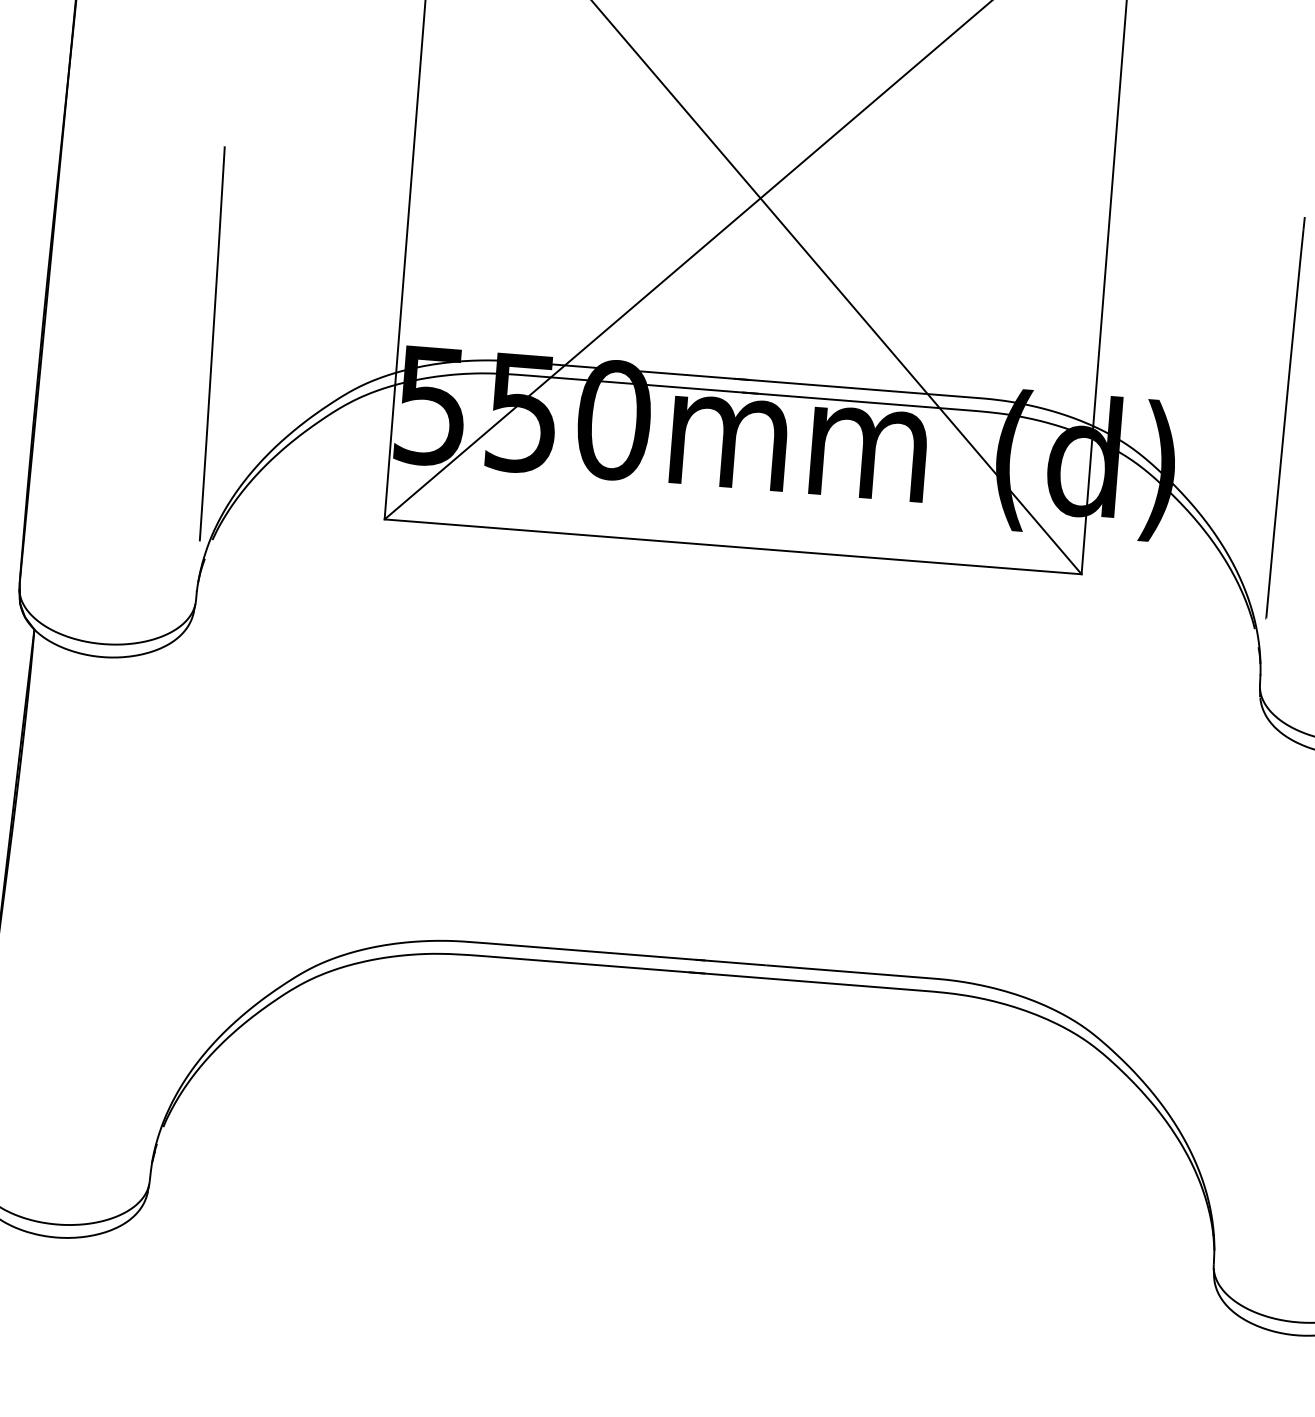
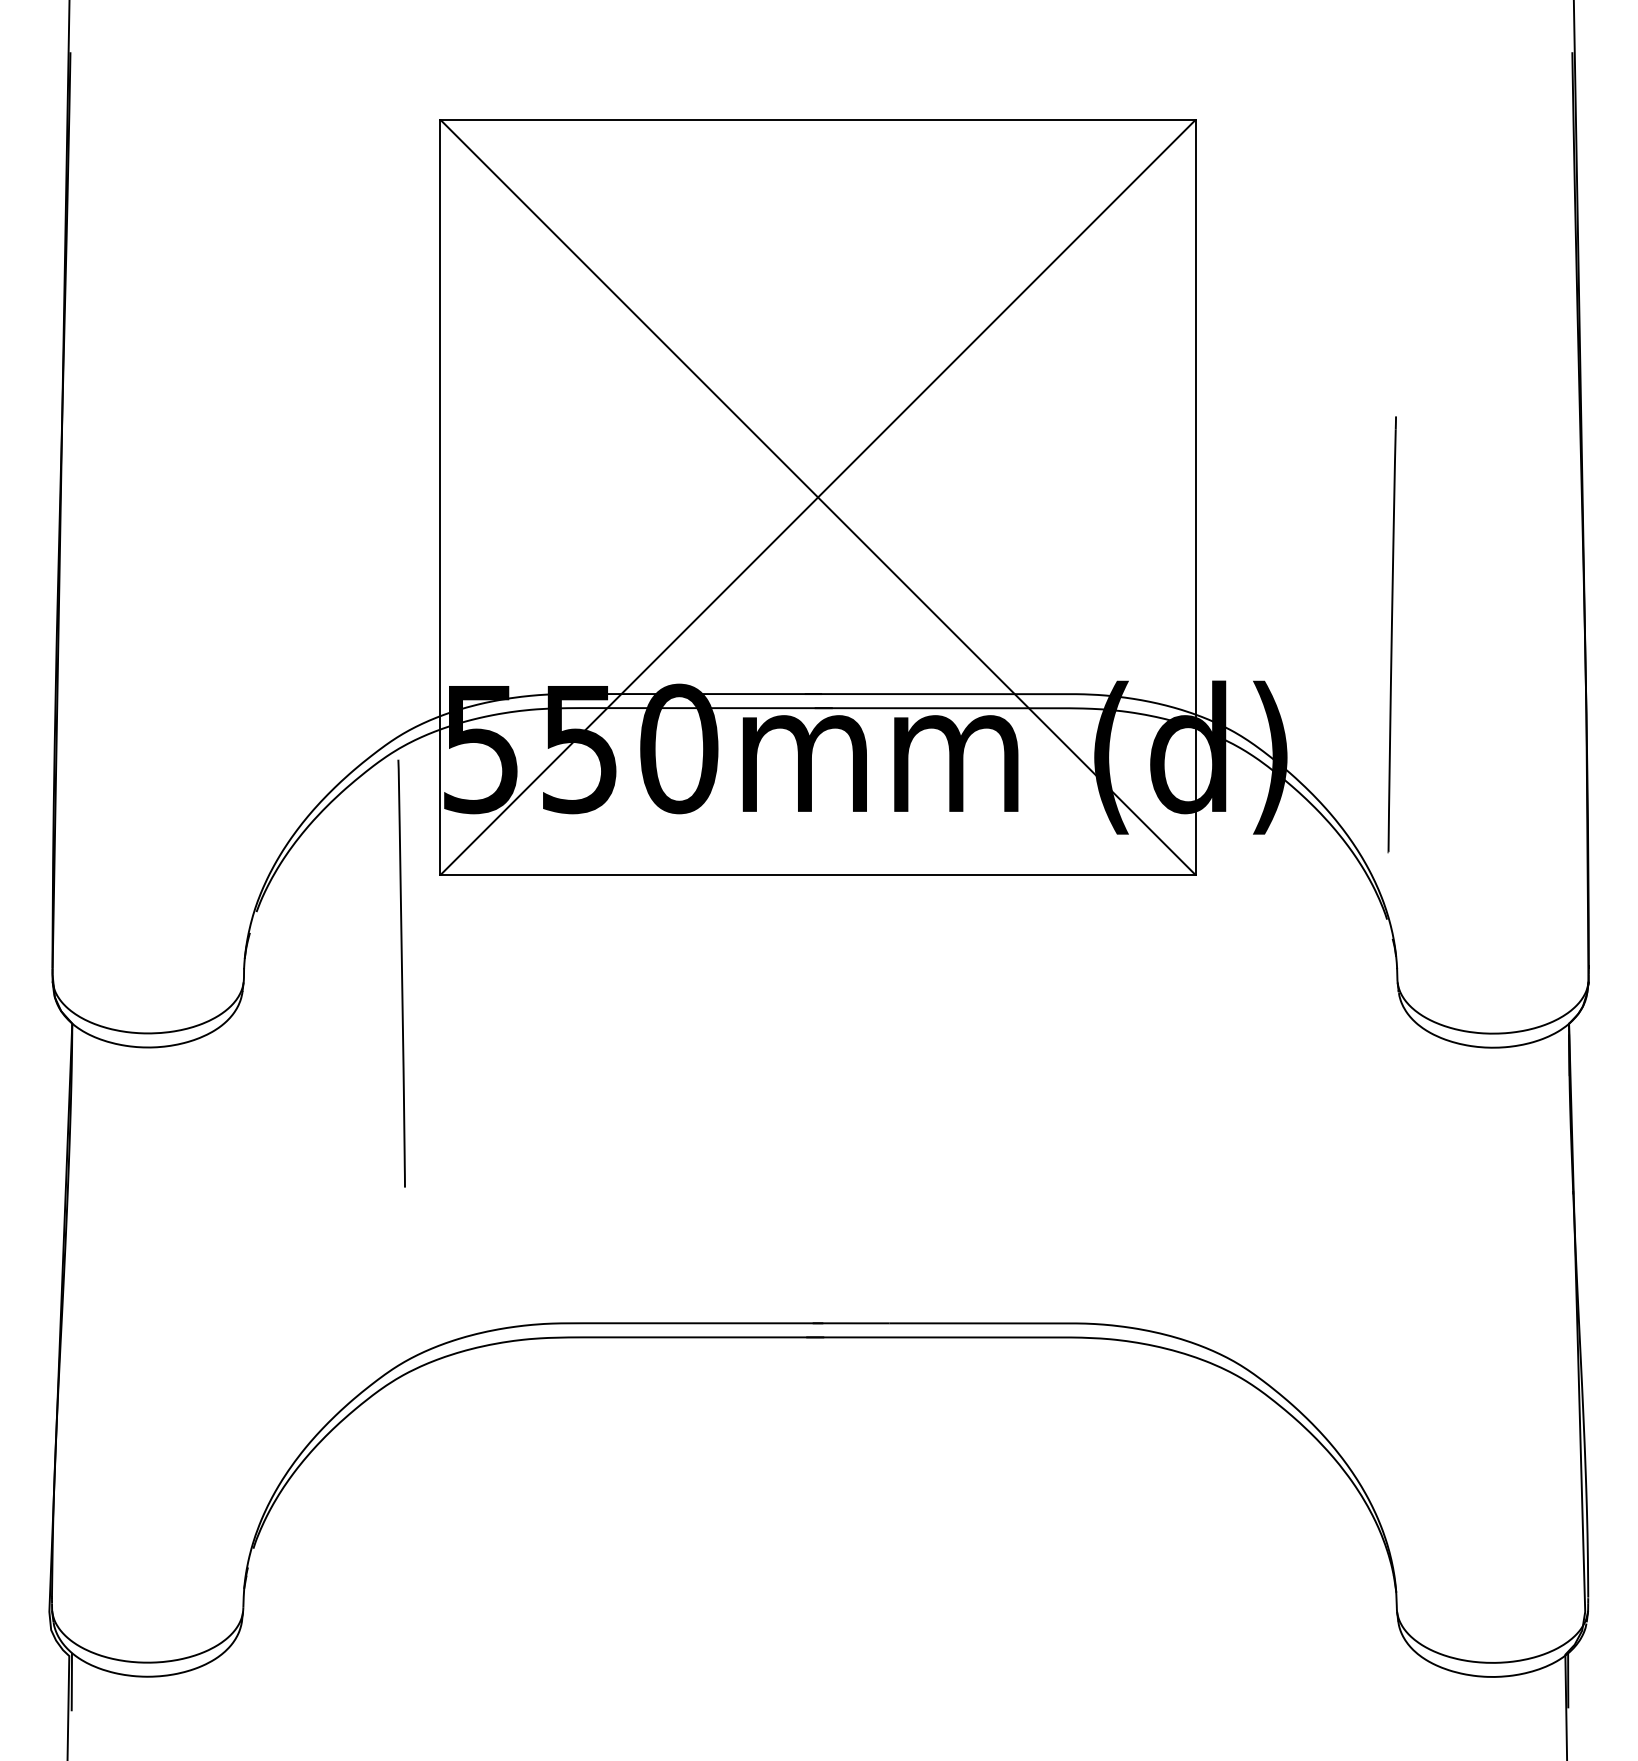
line: (212, 343) -> (401, 973), moved
line: (1284, 417) -> (1391, 634), moved

